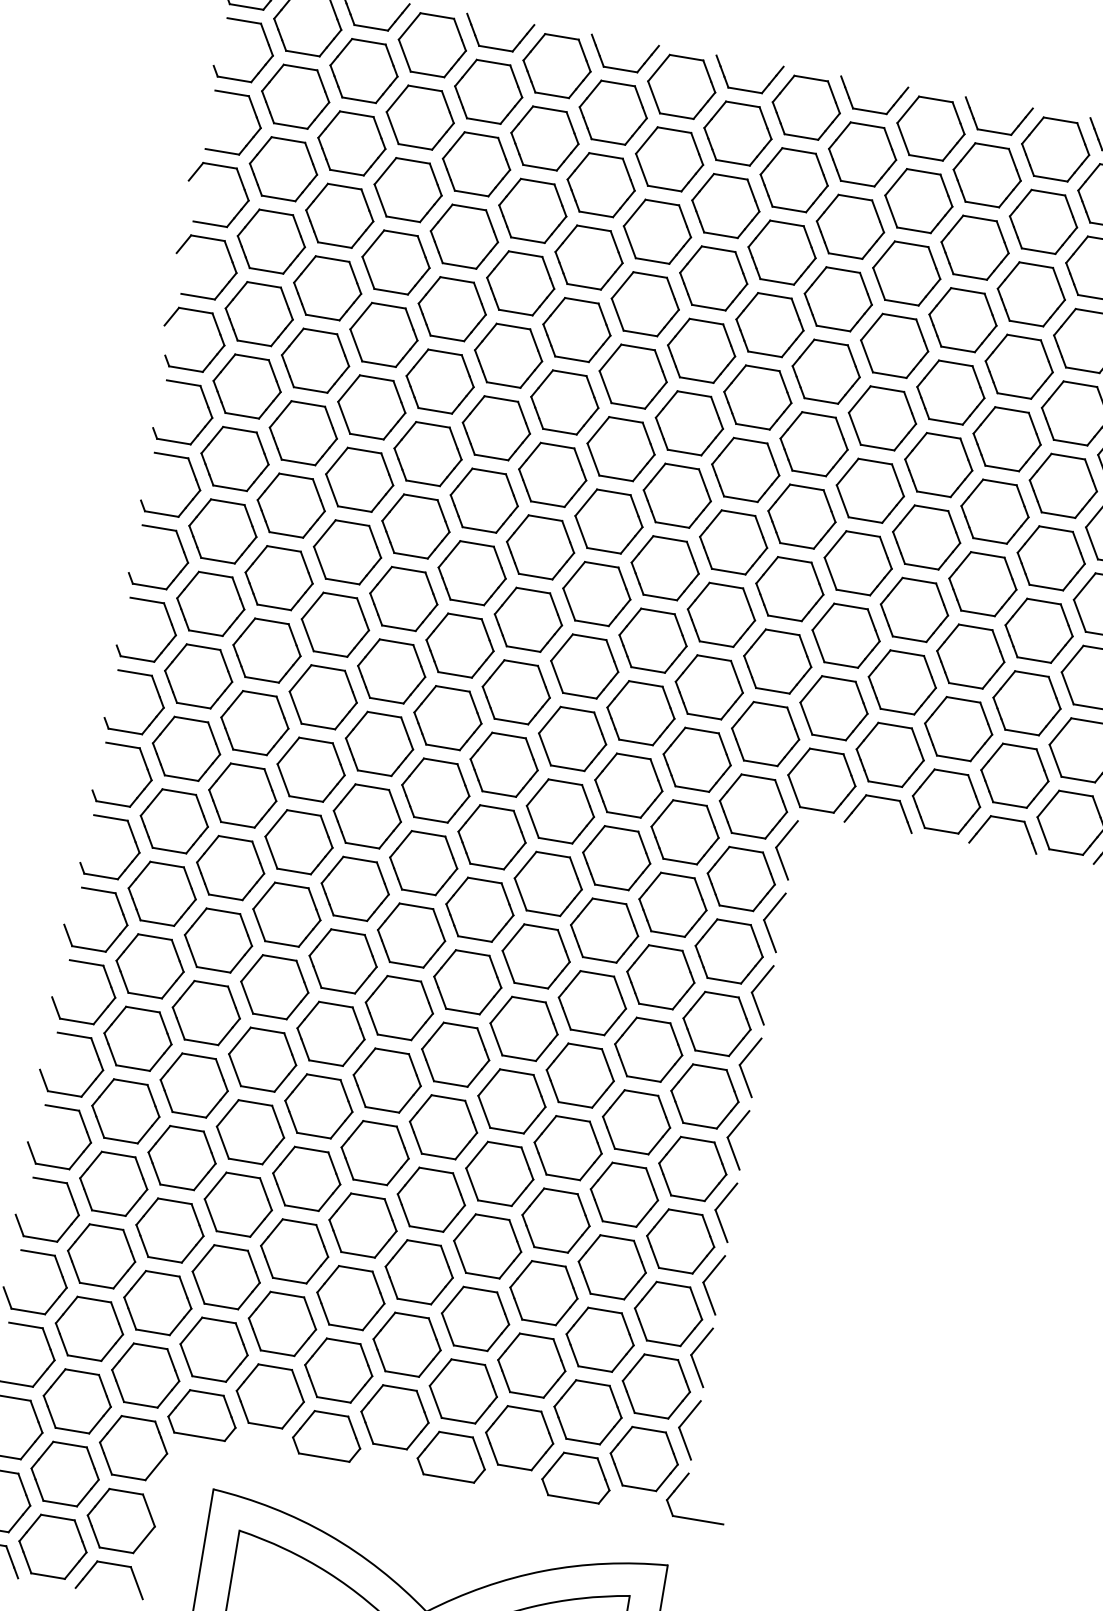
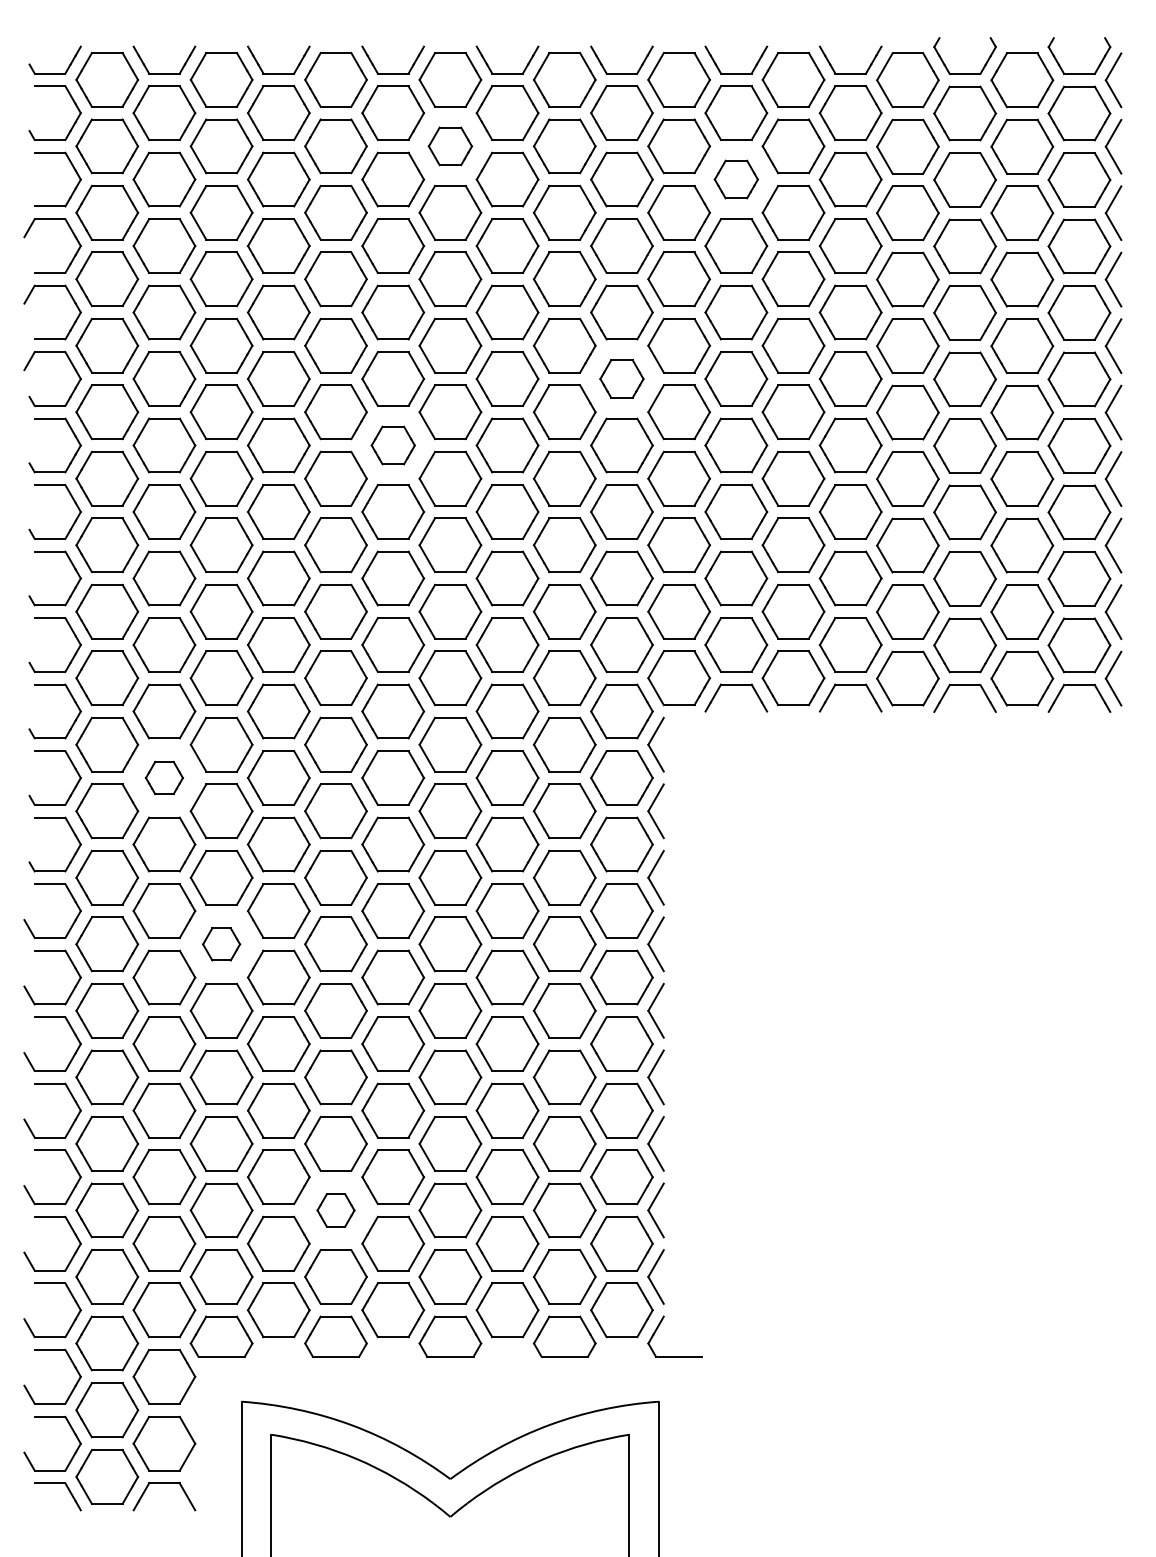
part: (669, 159) -> (450, 146), size x0.7
part: (975, 247) -> (736, 179), size x0.7
part: (813, 443) -> (621, 378), size x0.7
part: (553, 474) -> (393, 445), size x0.7
part: (242, 795) -> (164, 777), size x0.6
part: (274, 987) -> (221, 944), size x0.6
part: (350, 1298) -> (335, 1210), size x0.6

